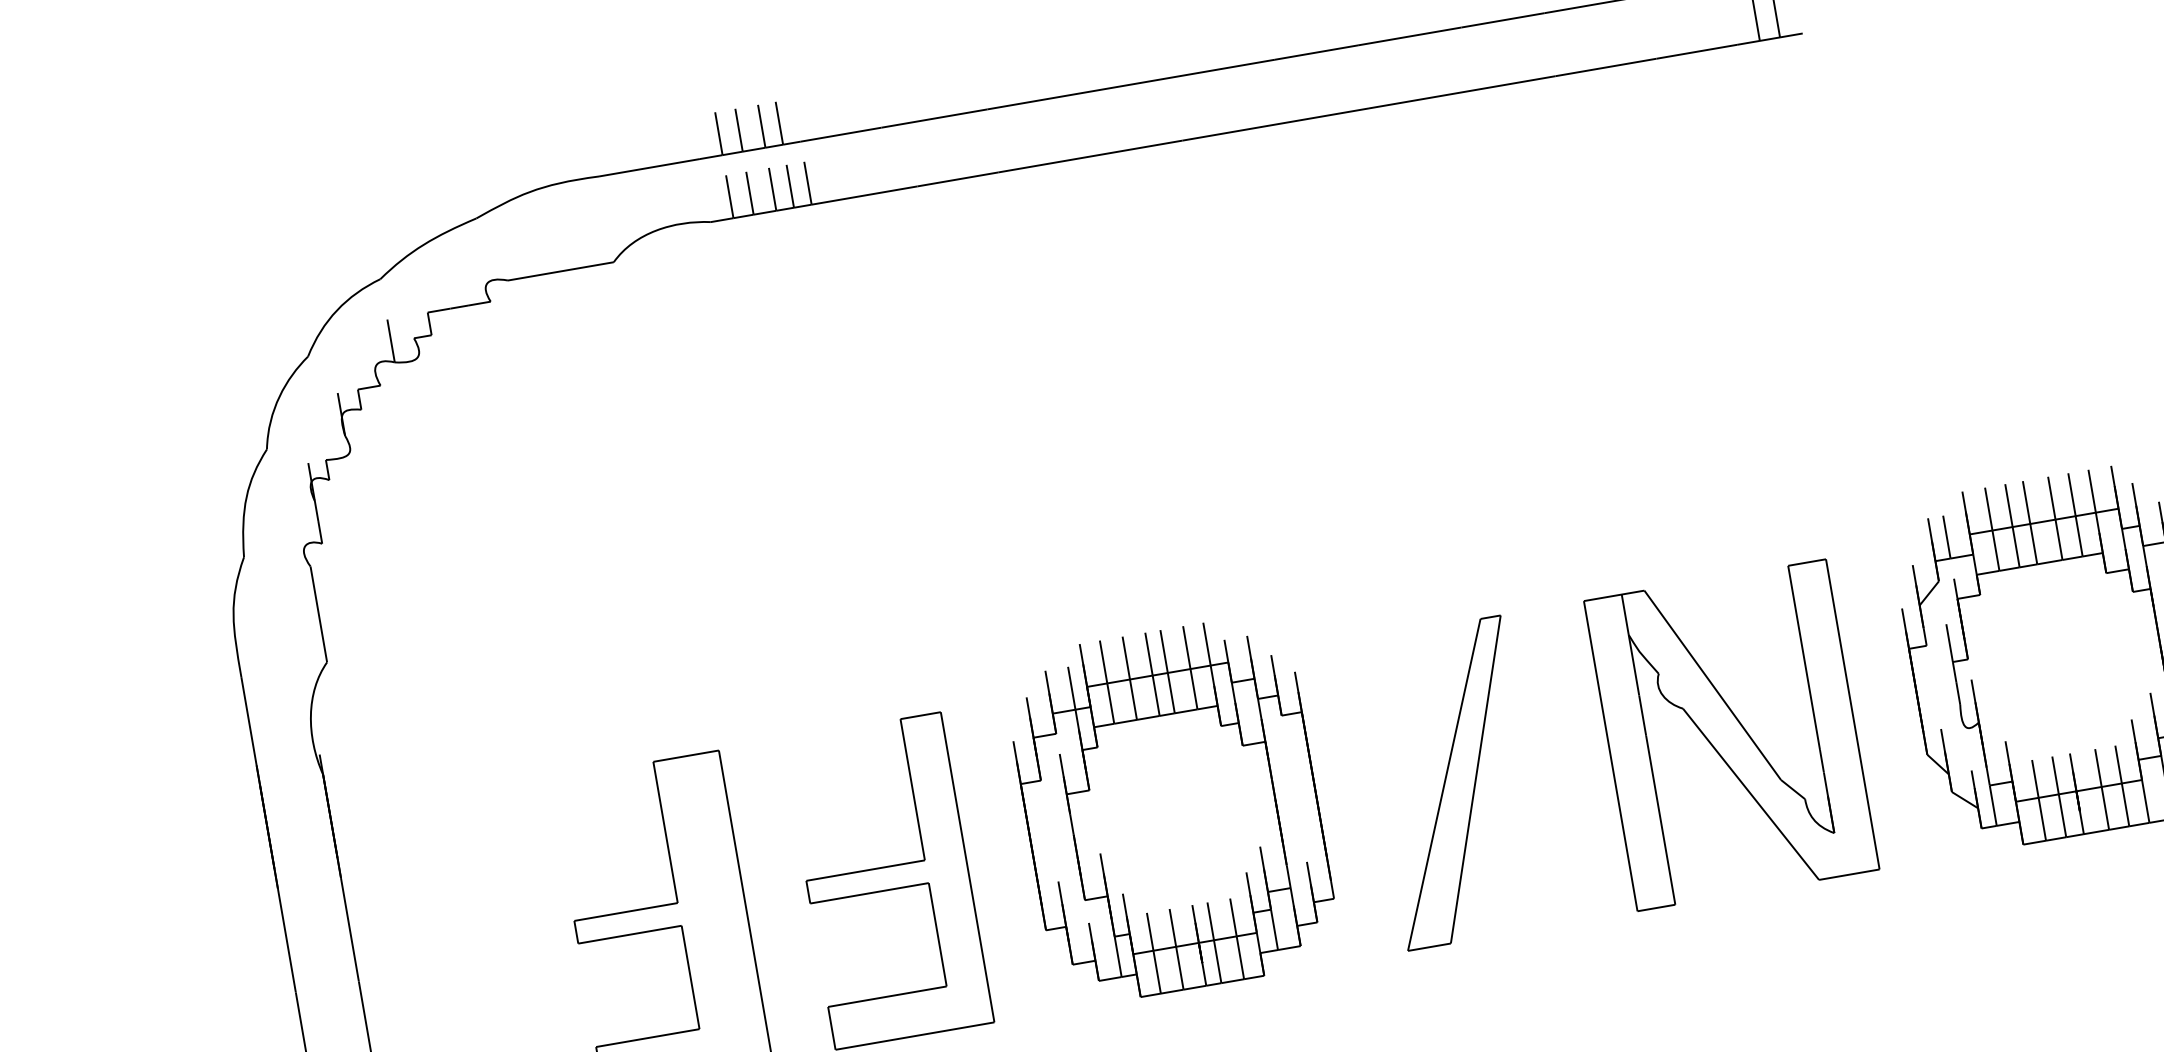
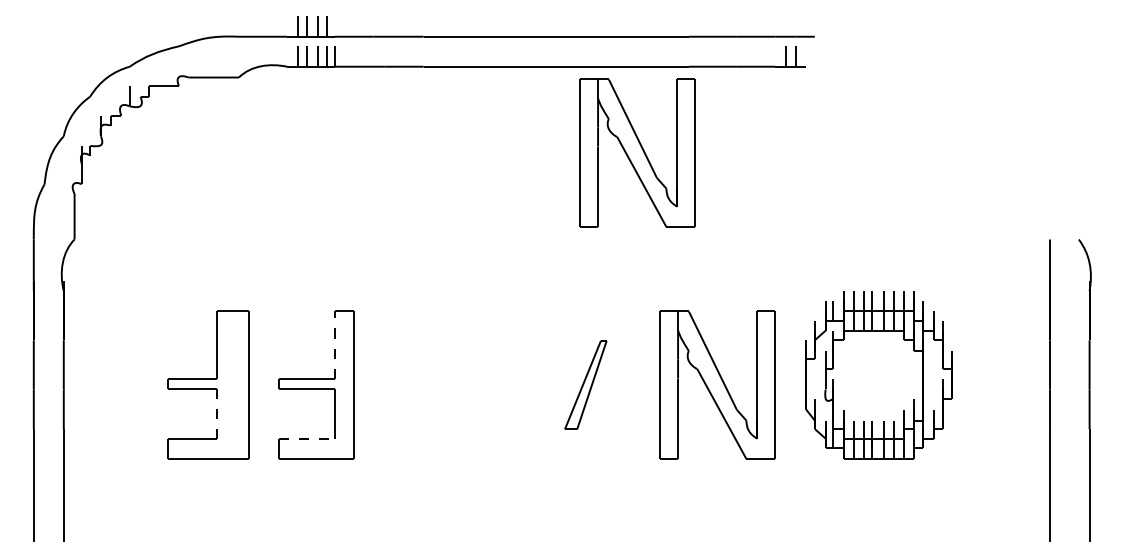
part: (1478, 275) -> (637, 152), added
part: (1453, 781) -> (585, 384), size x0.6
line: (911, 790) -> (334, 345), solid -> dashed
part: (1170, 811) -> (452, 375), removed
line: (691, 978) -> (217, 414), solid -> dashed
line: (888, 996) -> (307, 438), solid -> dashed

